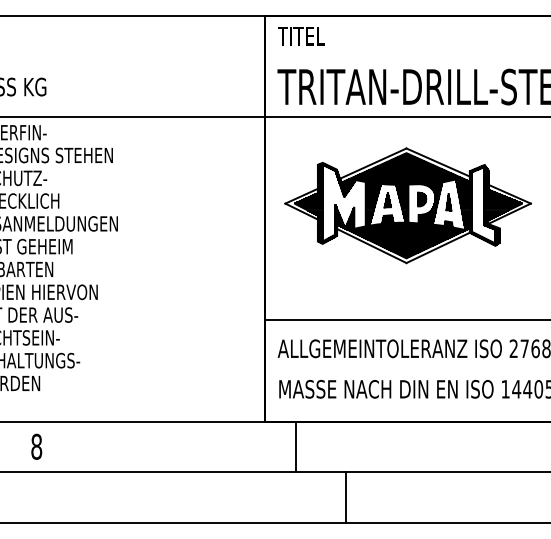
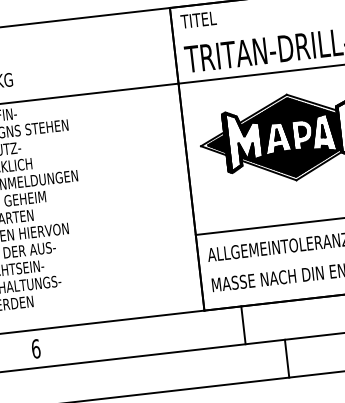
text: (36, 446) -> (35, 348), 8 -> 6
line: (295, 446) -> (243, 325), moved
line: (346, 497) -> (287, 358), moved

